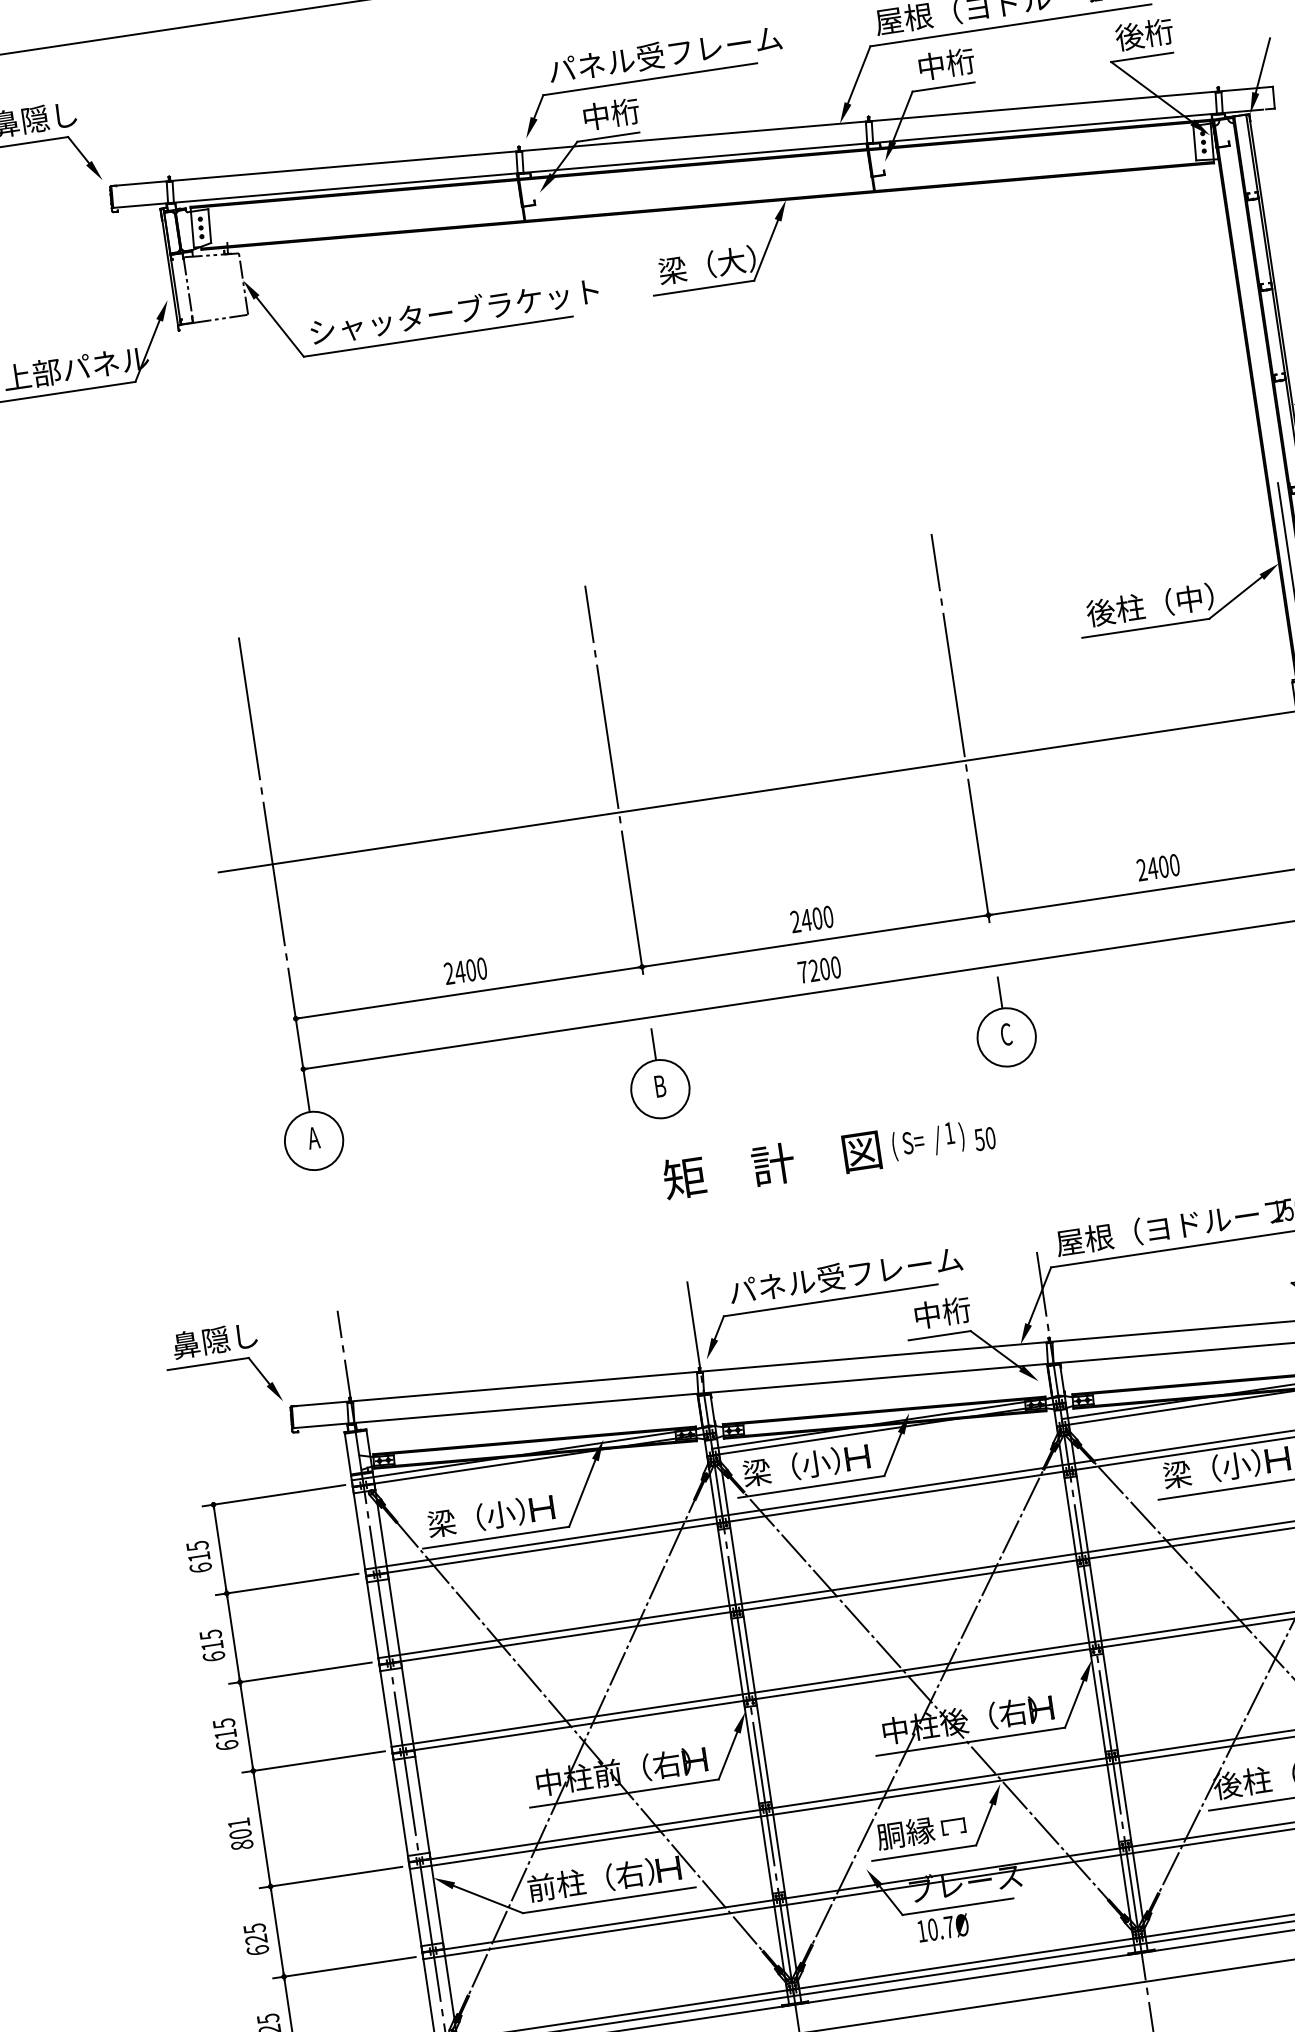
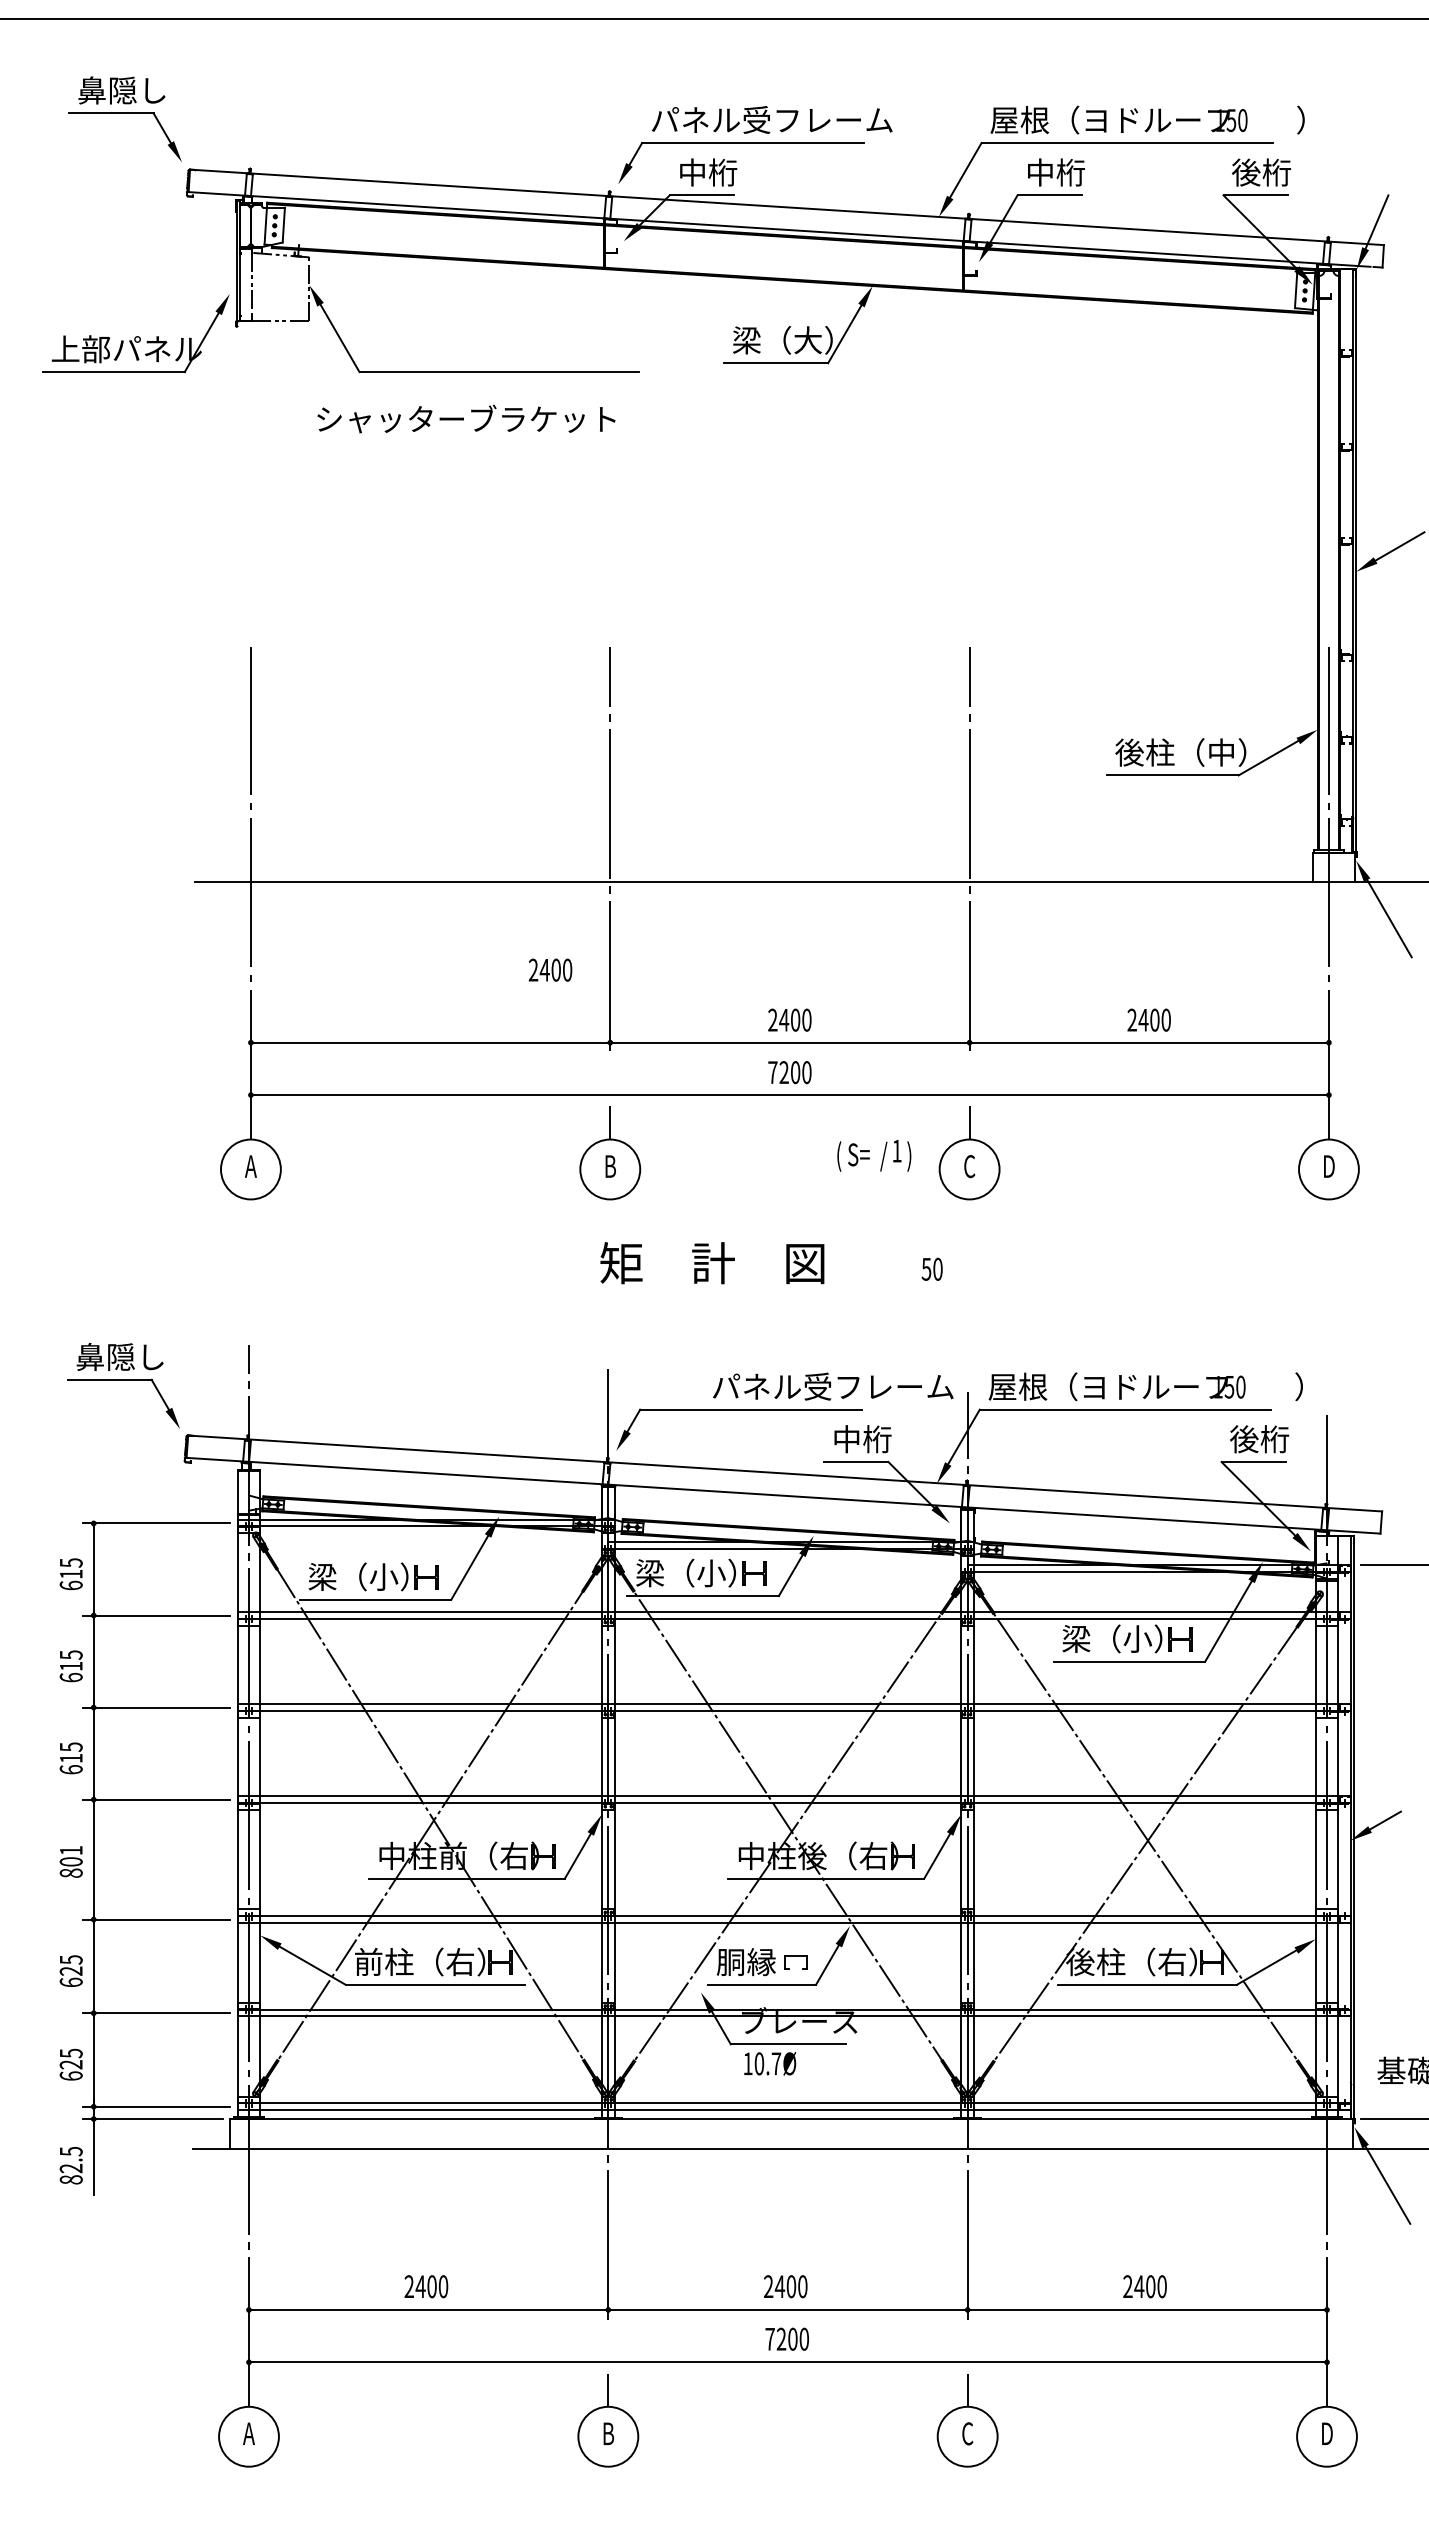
text: (454, 310) -> (466, 418), moved
text: (465, 970) -> (550, 969), moved
text: (928, 1140) -> (874, 1155), moved
text: (846, 1275) -> (833, 1386), moved

